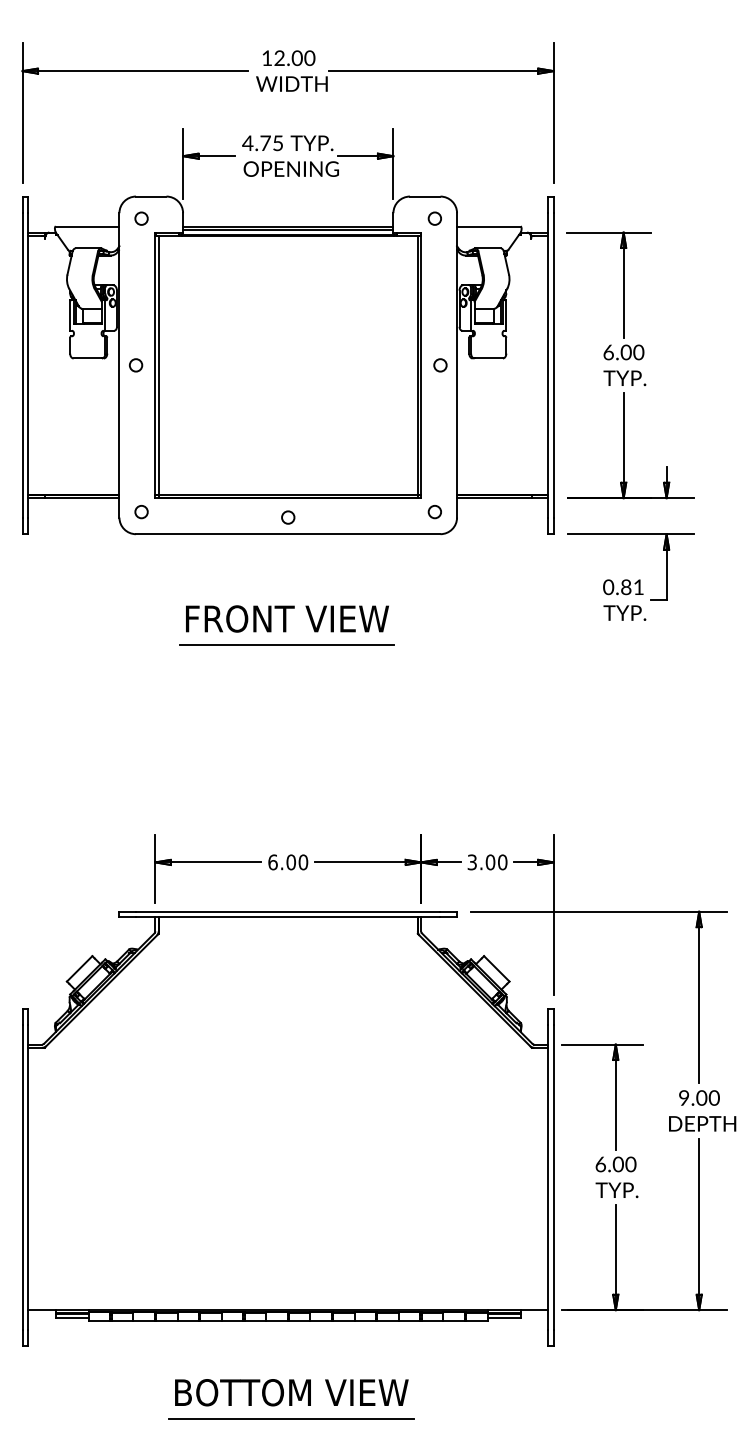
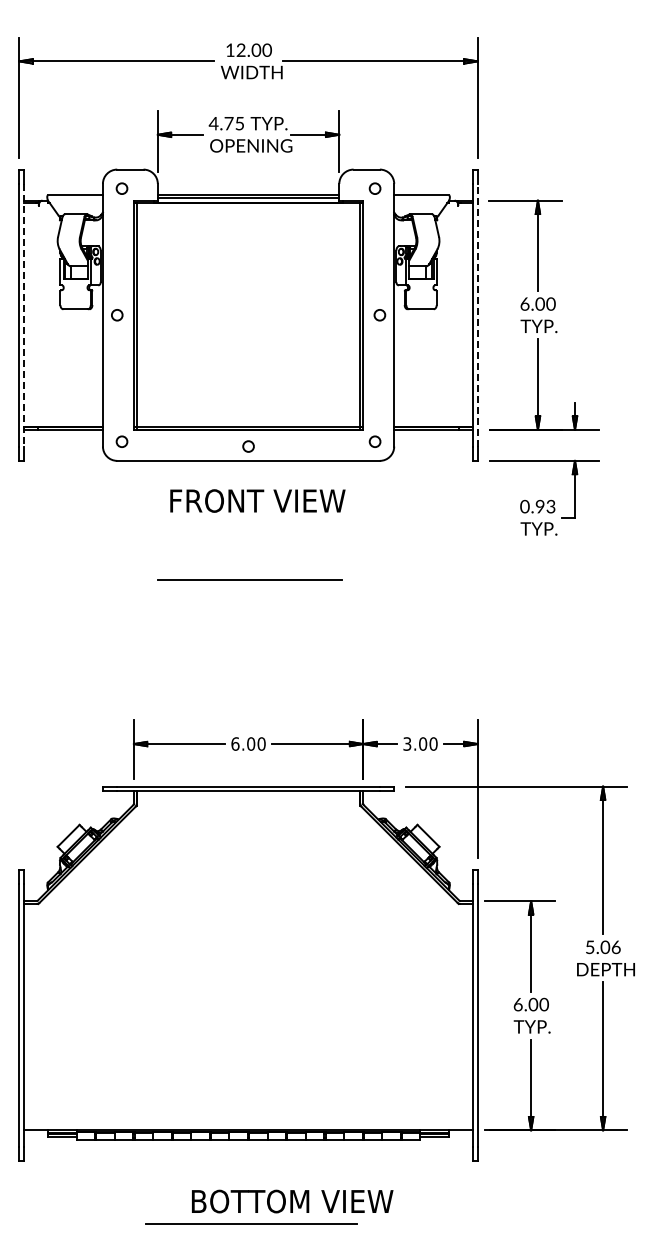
line: (553, 364) -> (477, 314), solid -> dashed
line: (28, 365) -> (24, 315), solid -> dashed
text: (632, 587) -> (545, 506), 0.81 -> 0.93
text: (287, 618) -> (257, 500), moved
line: (285, 645) -> (249, 579), moved
text: (698, 1098) -> (602, 947), 9.00 -> 5.06
text: (291, 1392) -> (292, 1201), moved

